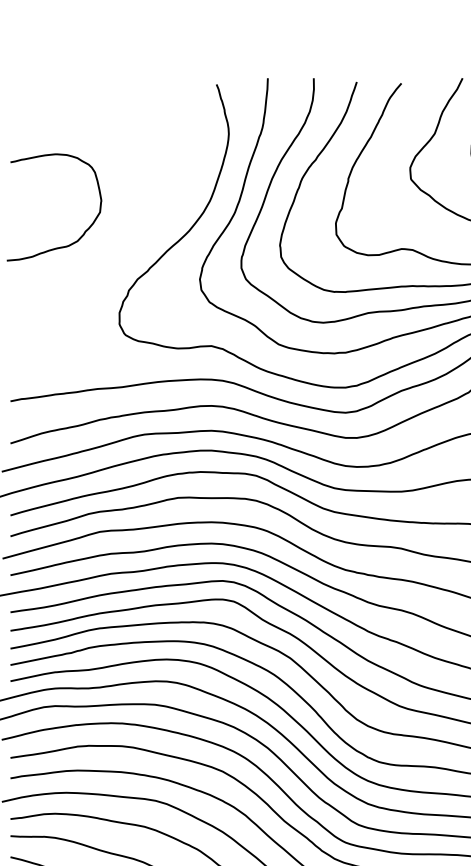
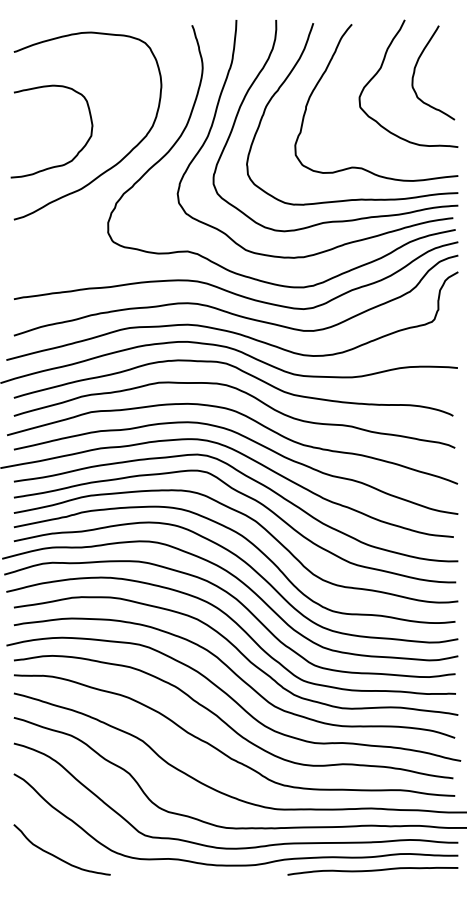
curve: (133, 239) -> (120, 159), added

